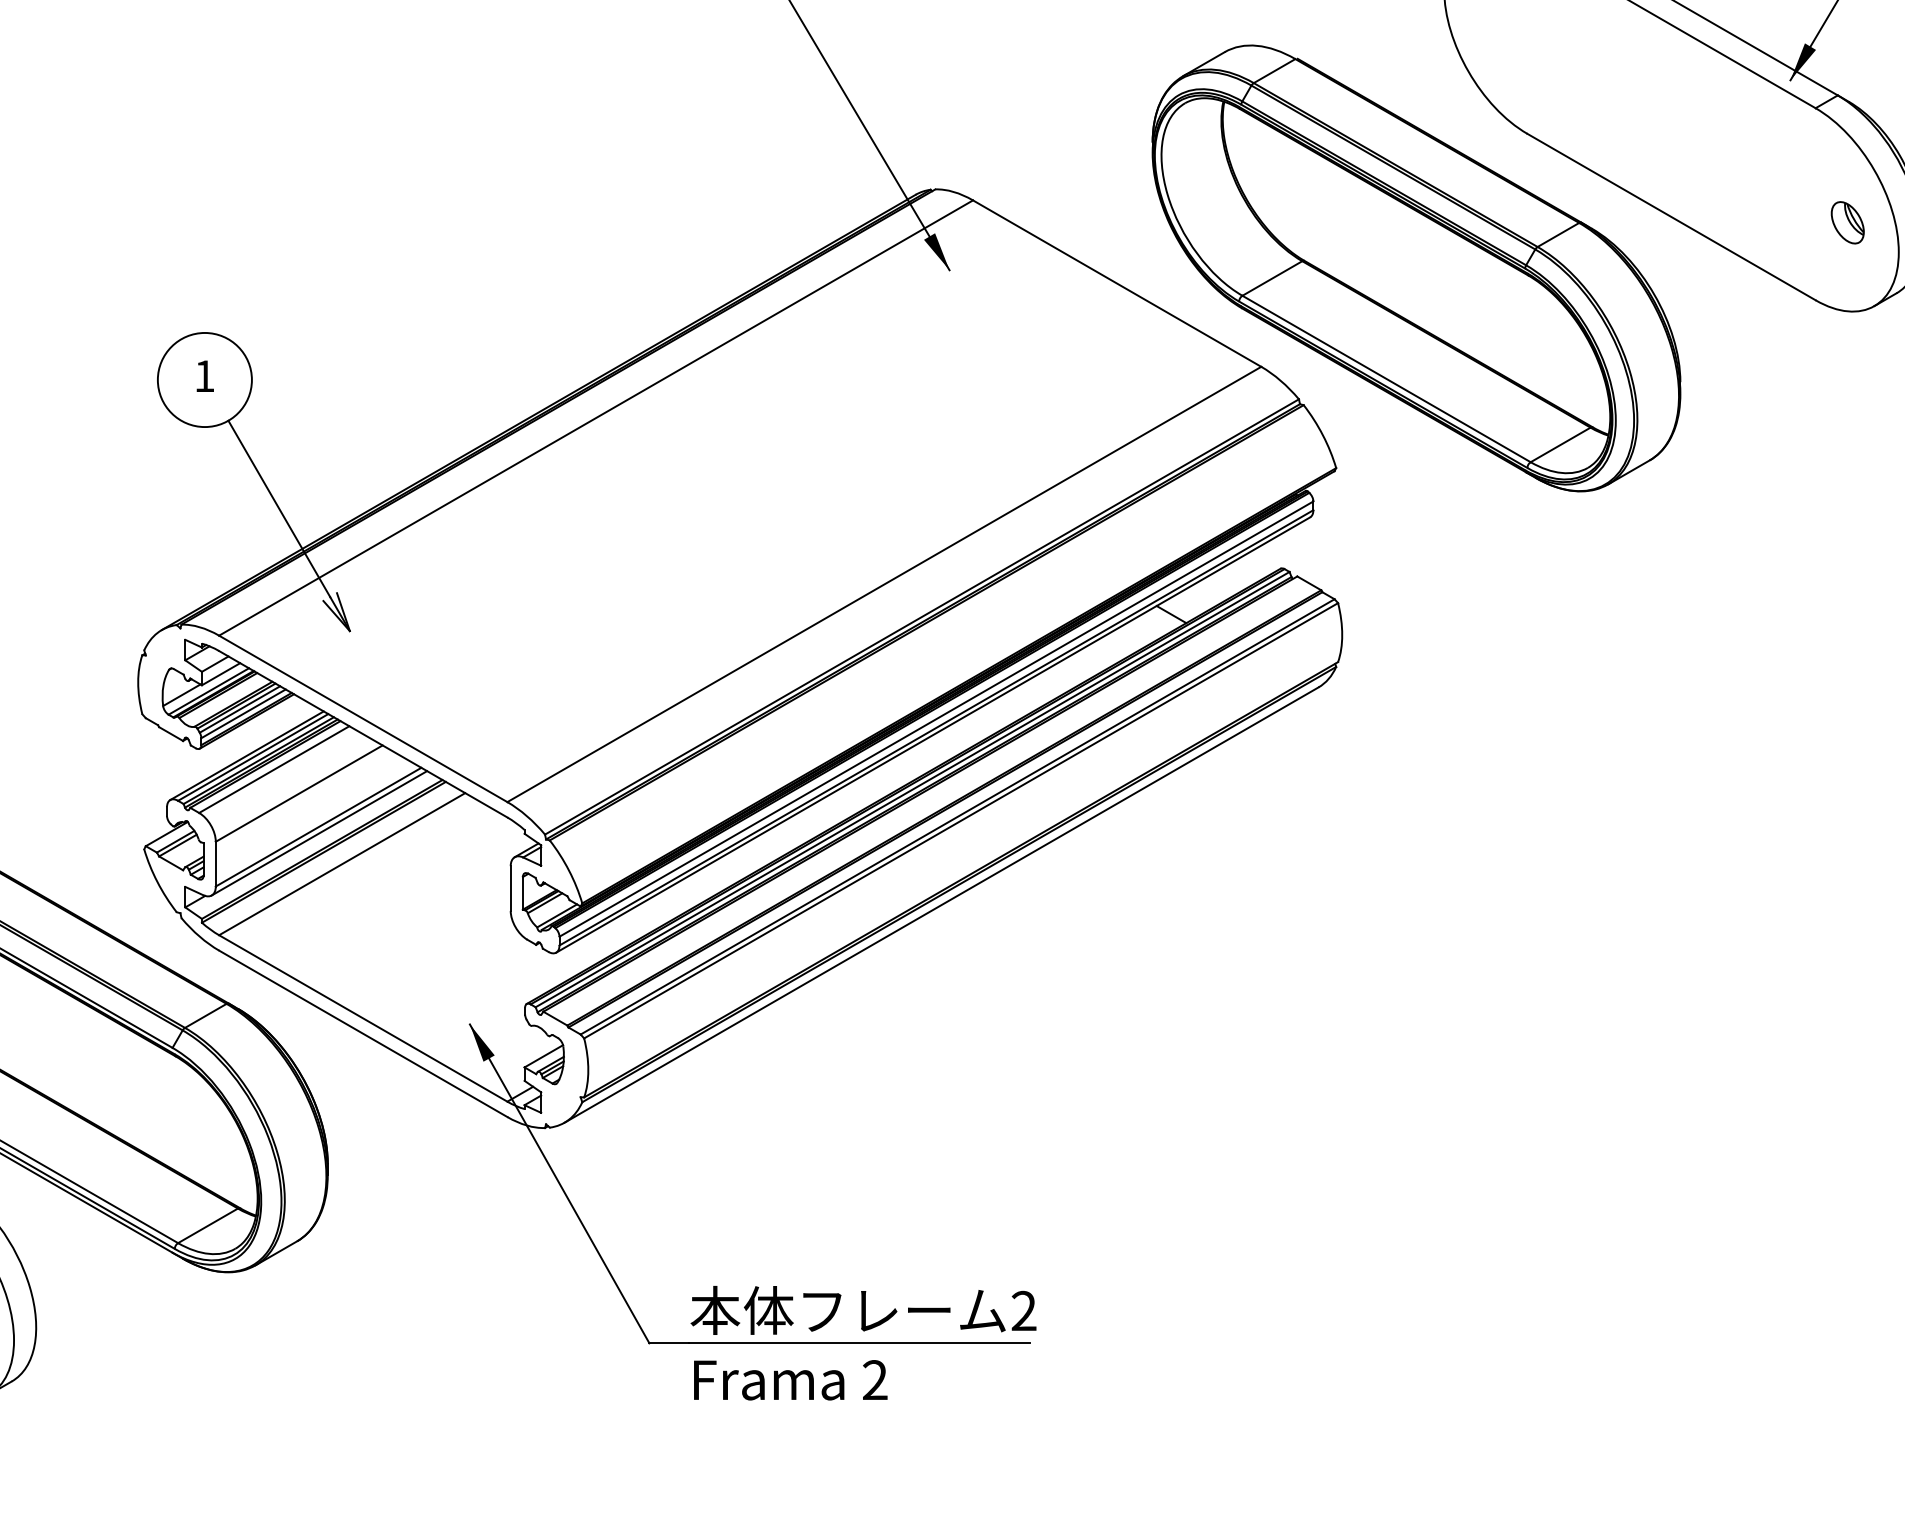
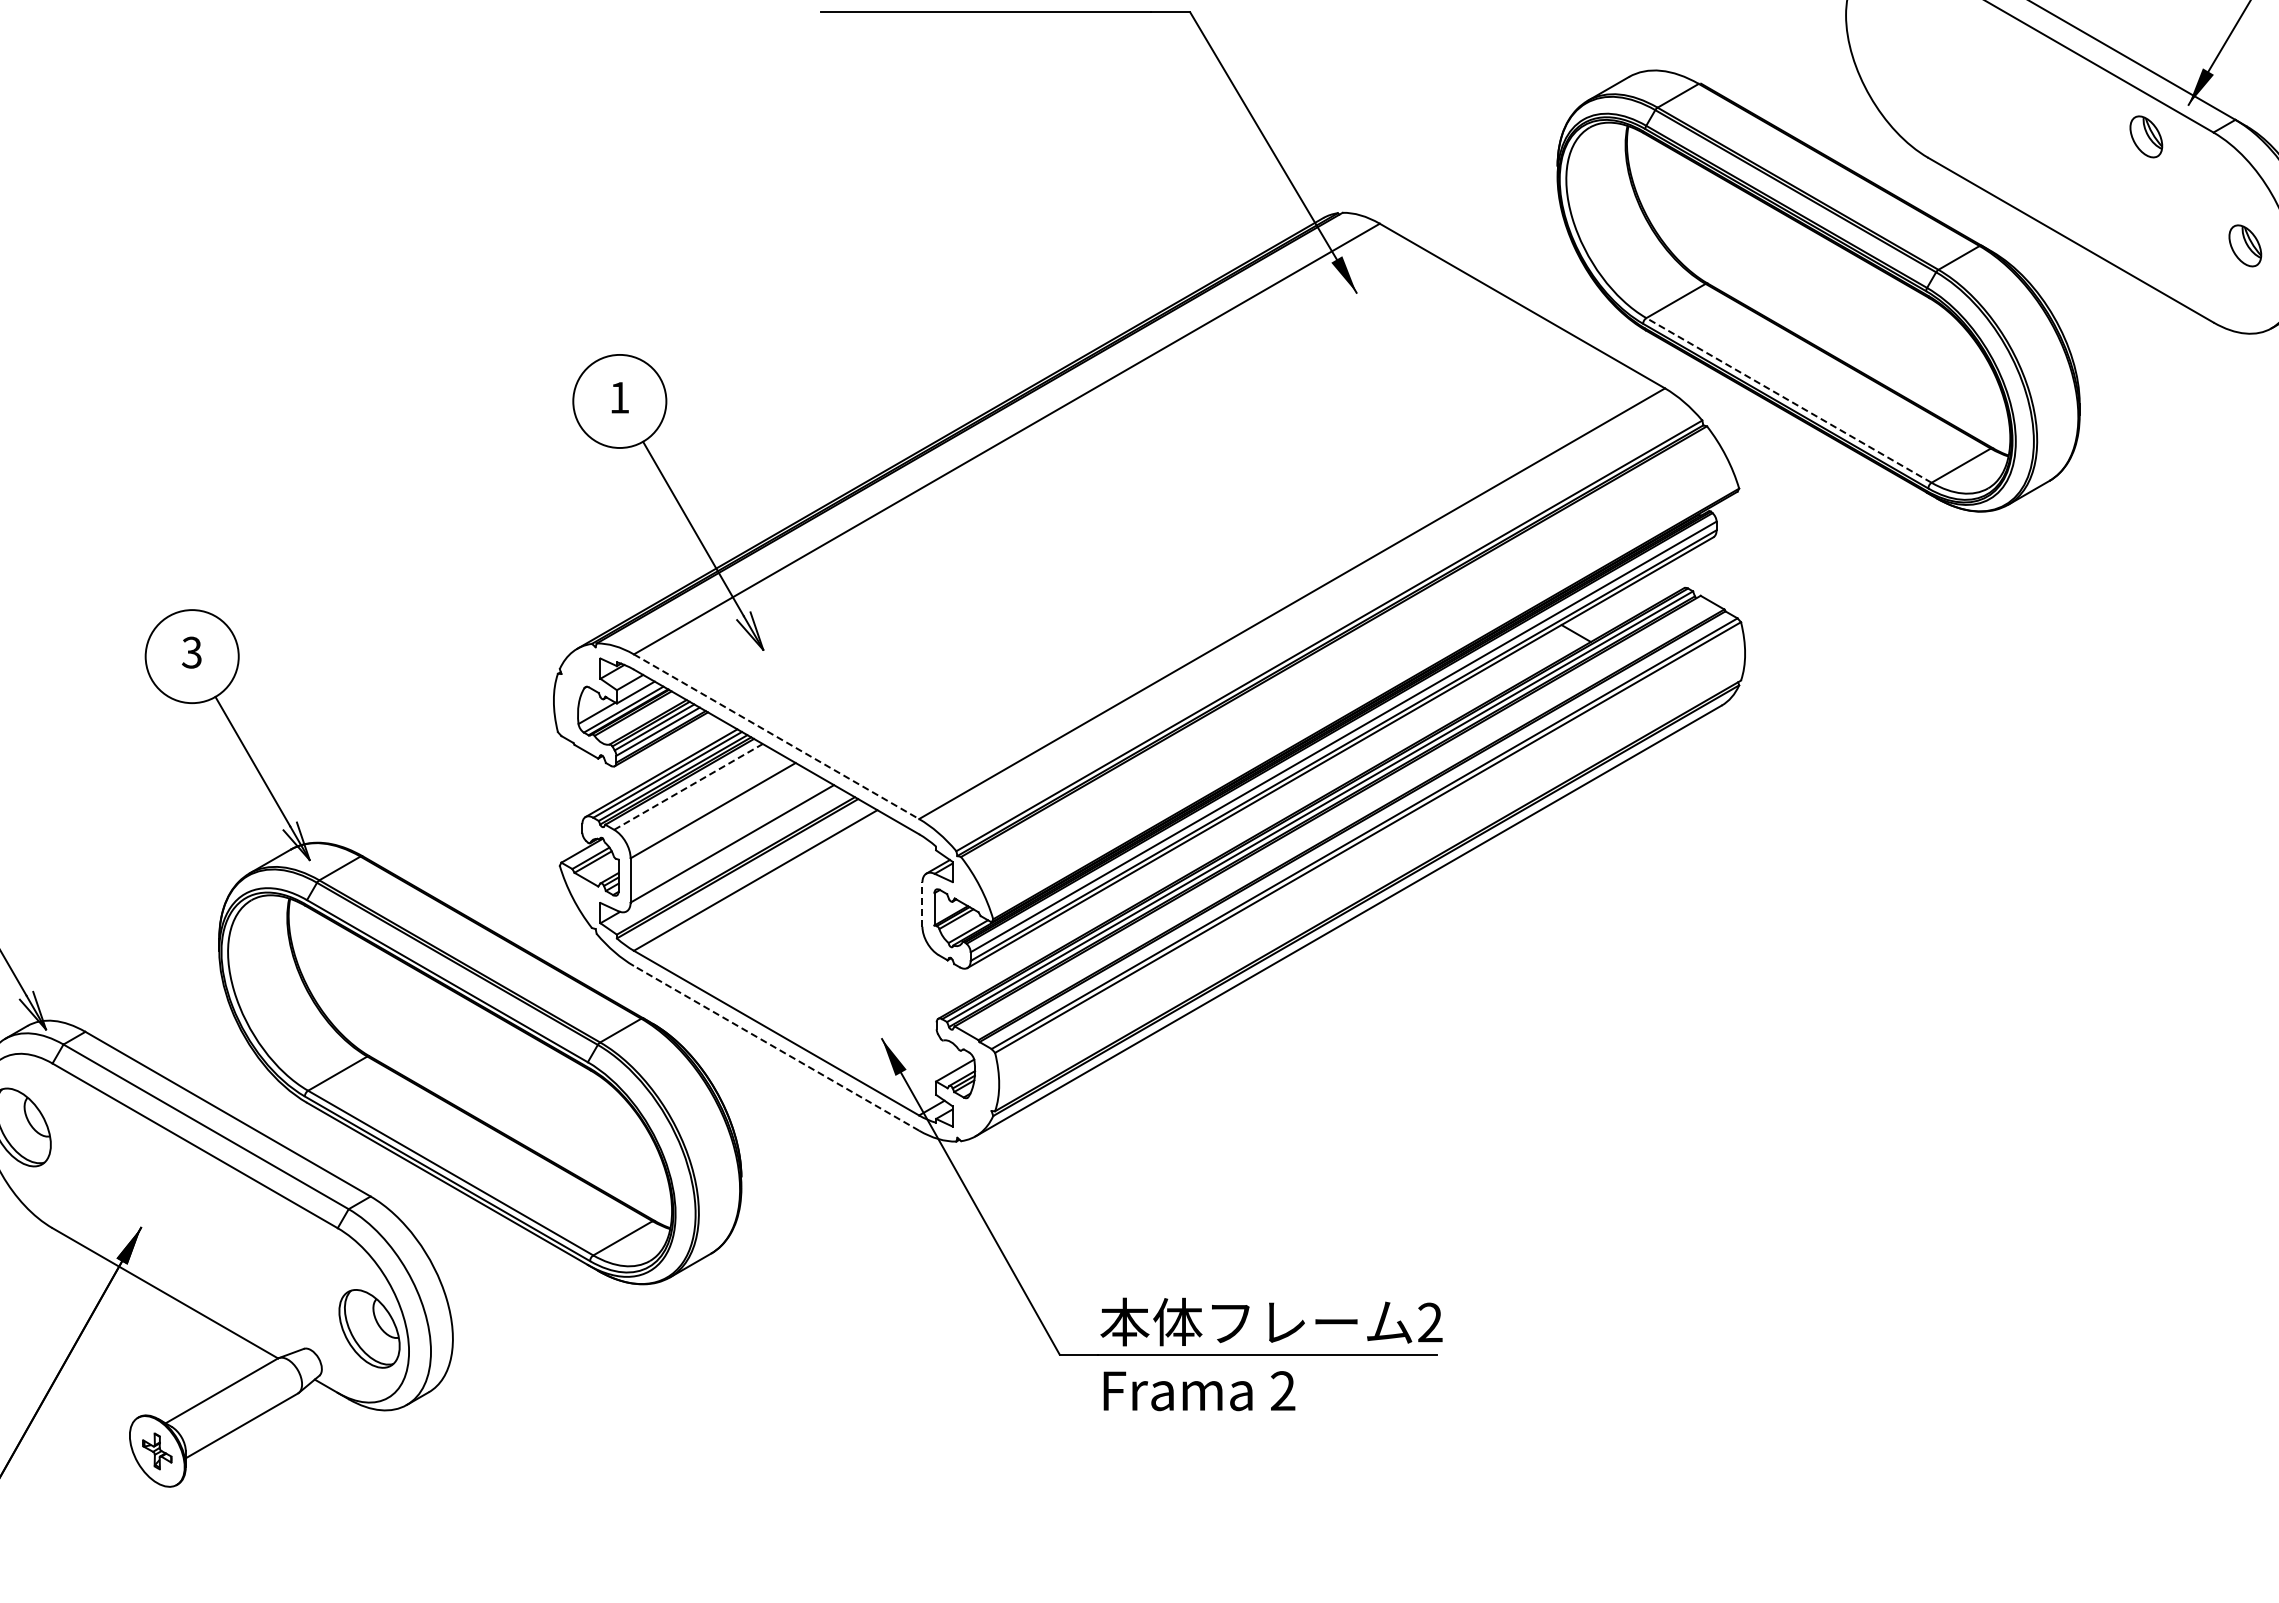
part: (1747, 112) -> (2146, 136), added
line: (1387, 379) -> (1789, 400), solid -> dashed
line: (363, 718) -> (776, 736), solid -> dashed
line: (274, 769) -> (688, 786), solid -> dashed
line: (318, 832) -> (732, 849), removed
line: (510, 888) -> (922, 904), solid -> dashed
line: (363, 1033) -> (776, 1048), solid -> dashed

